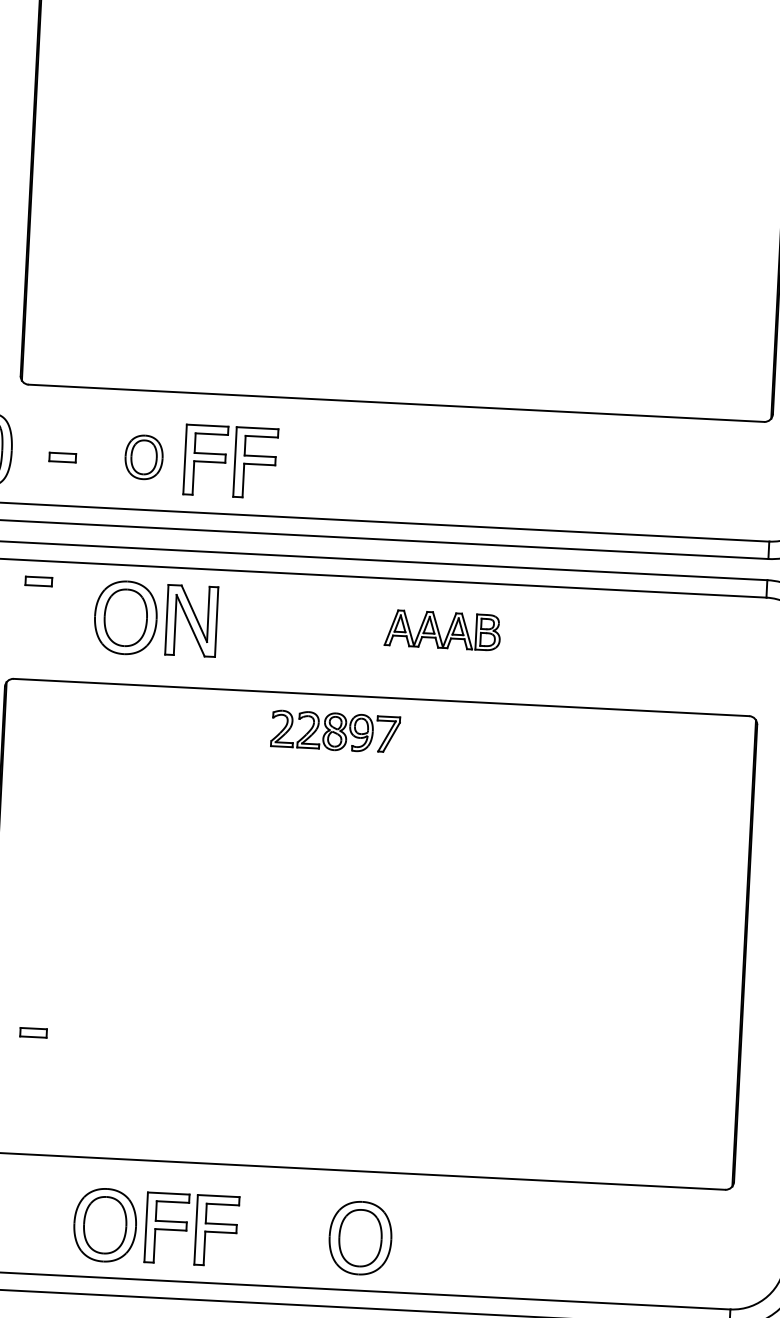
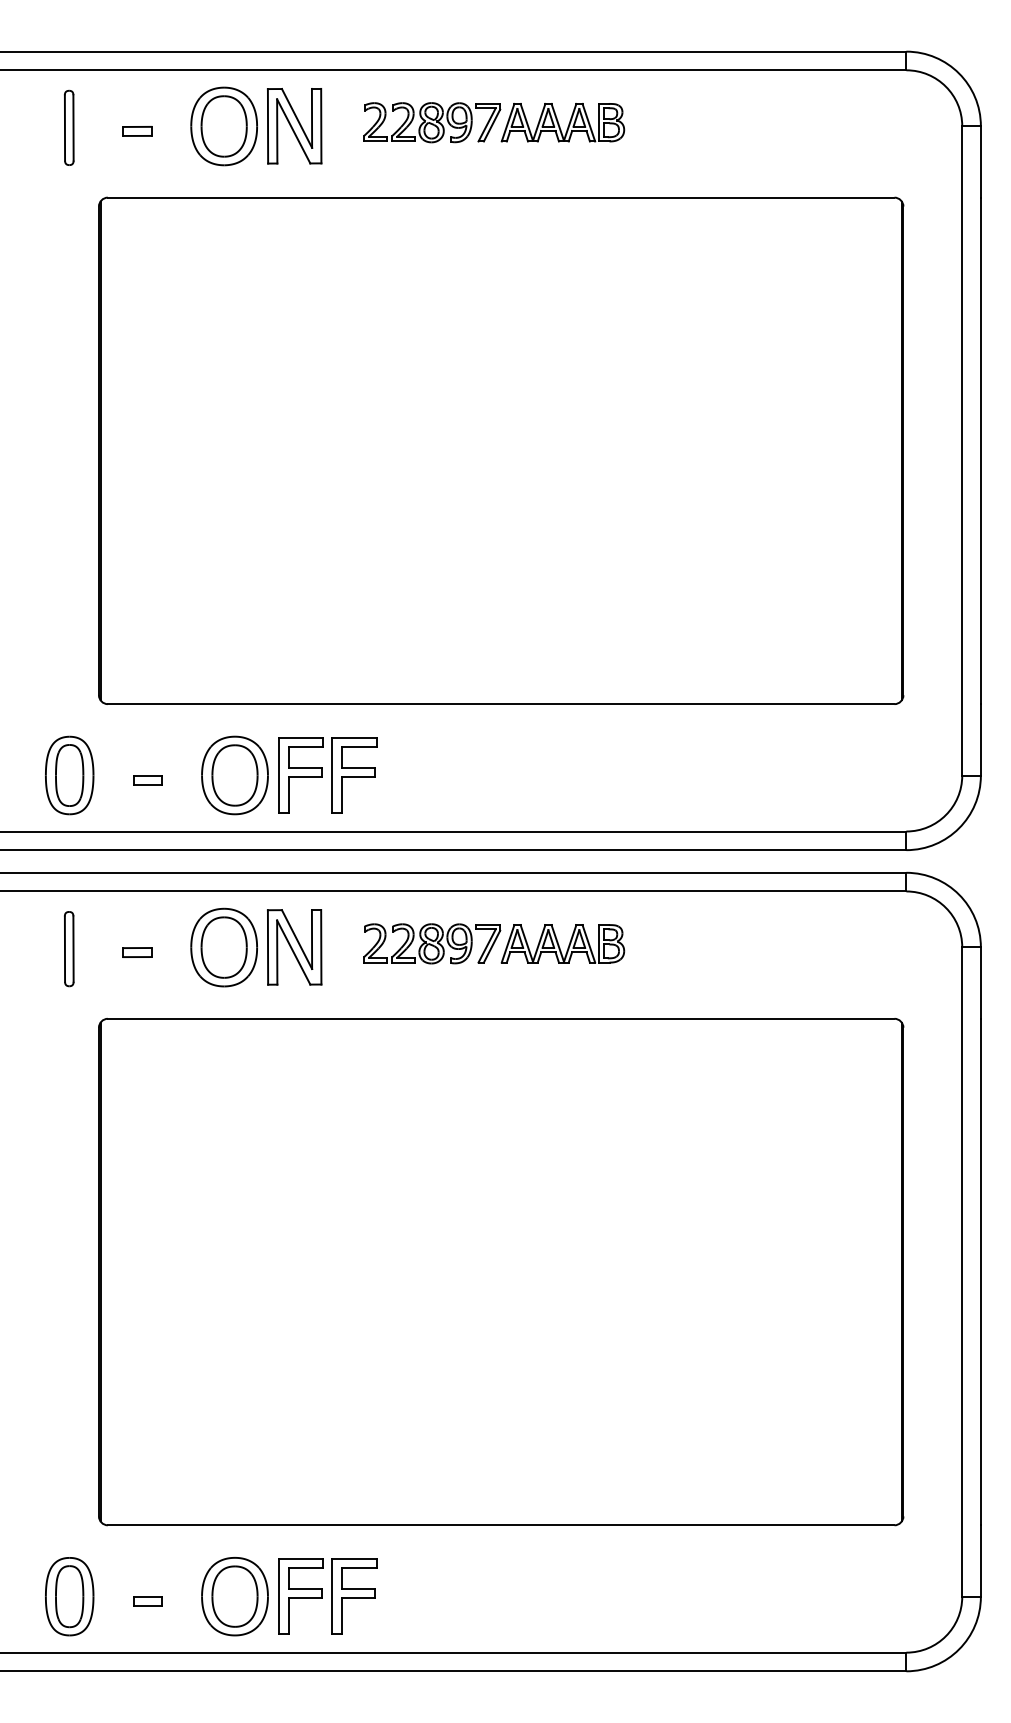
part: (143, 457) -> (234, 775), size x1.67
part: (38, 581) -> (137, 952), moved
part: (336, 731) -> (432, 943), moved
part: (32, 1033) -> (147, 1601), moved
part: (360, 1238) -> (507, 1596), removed

